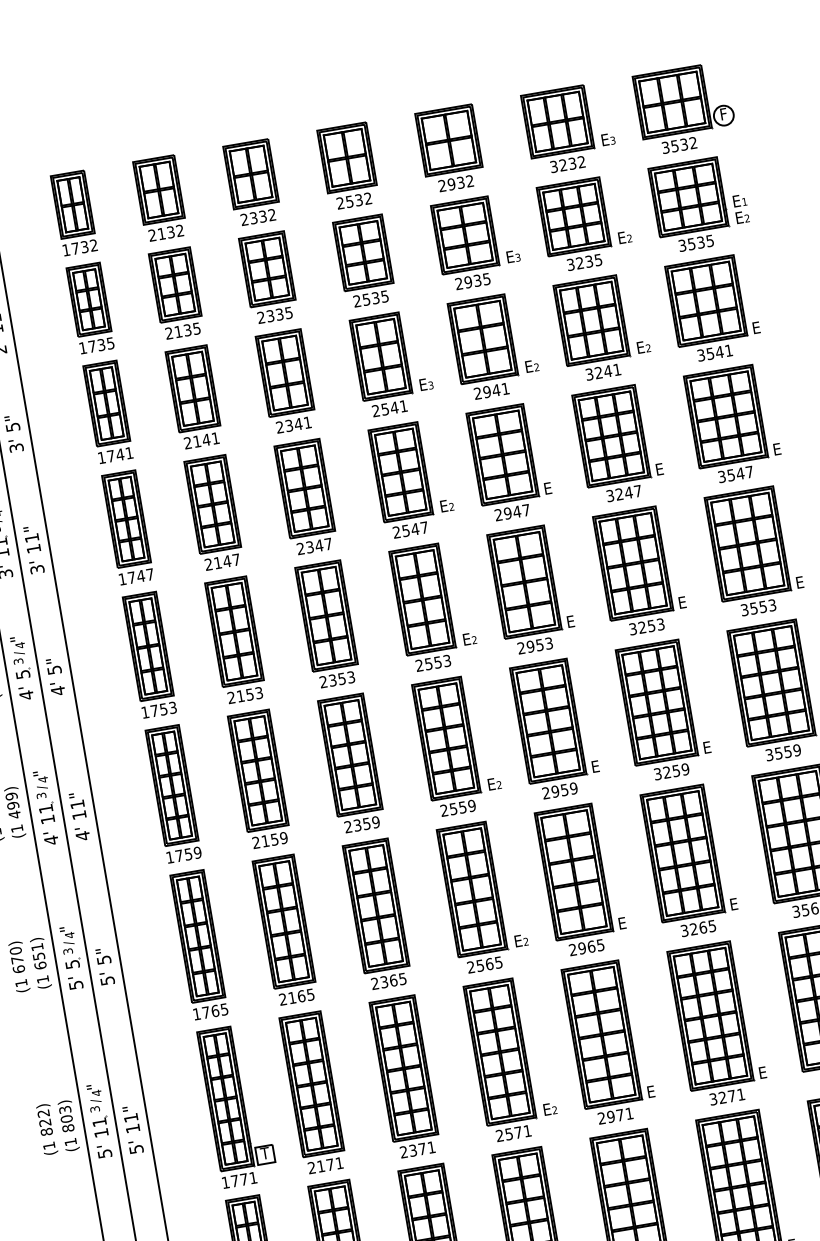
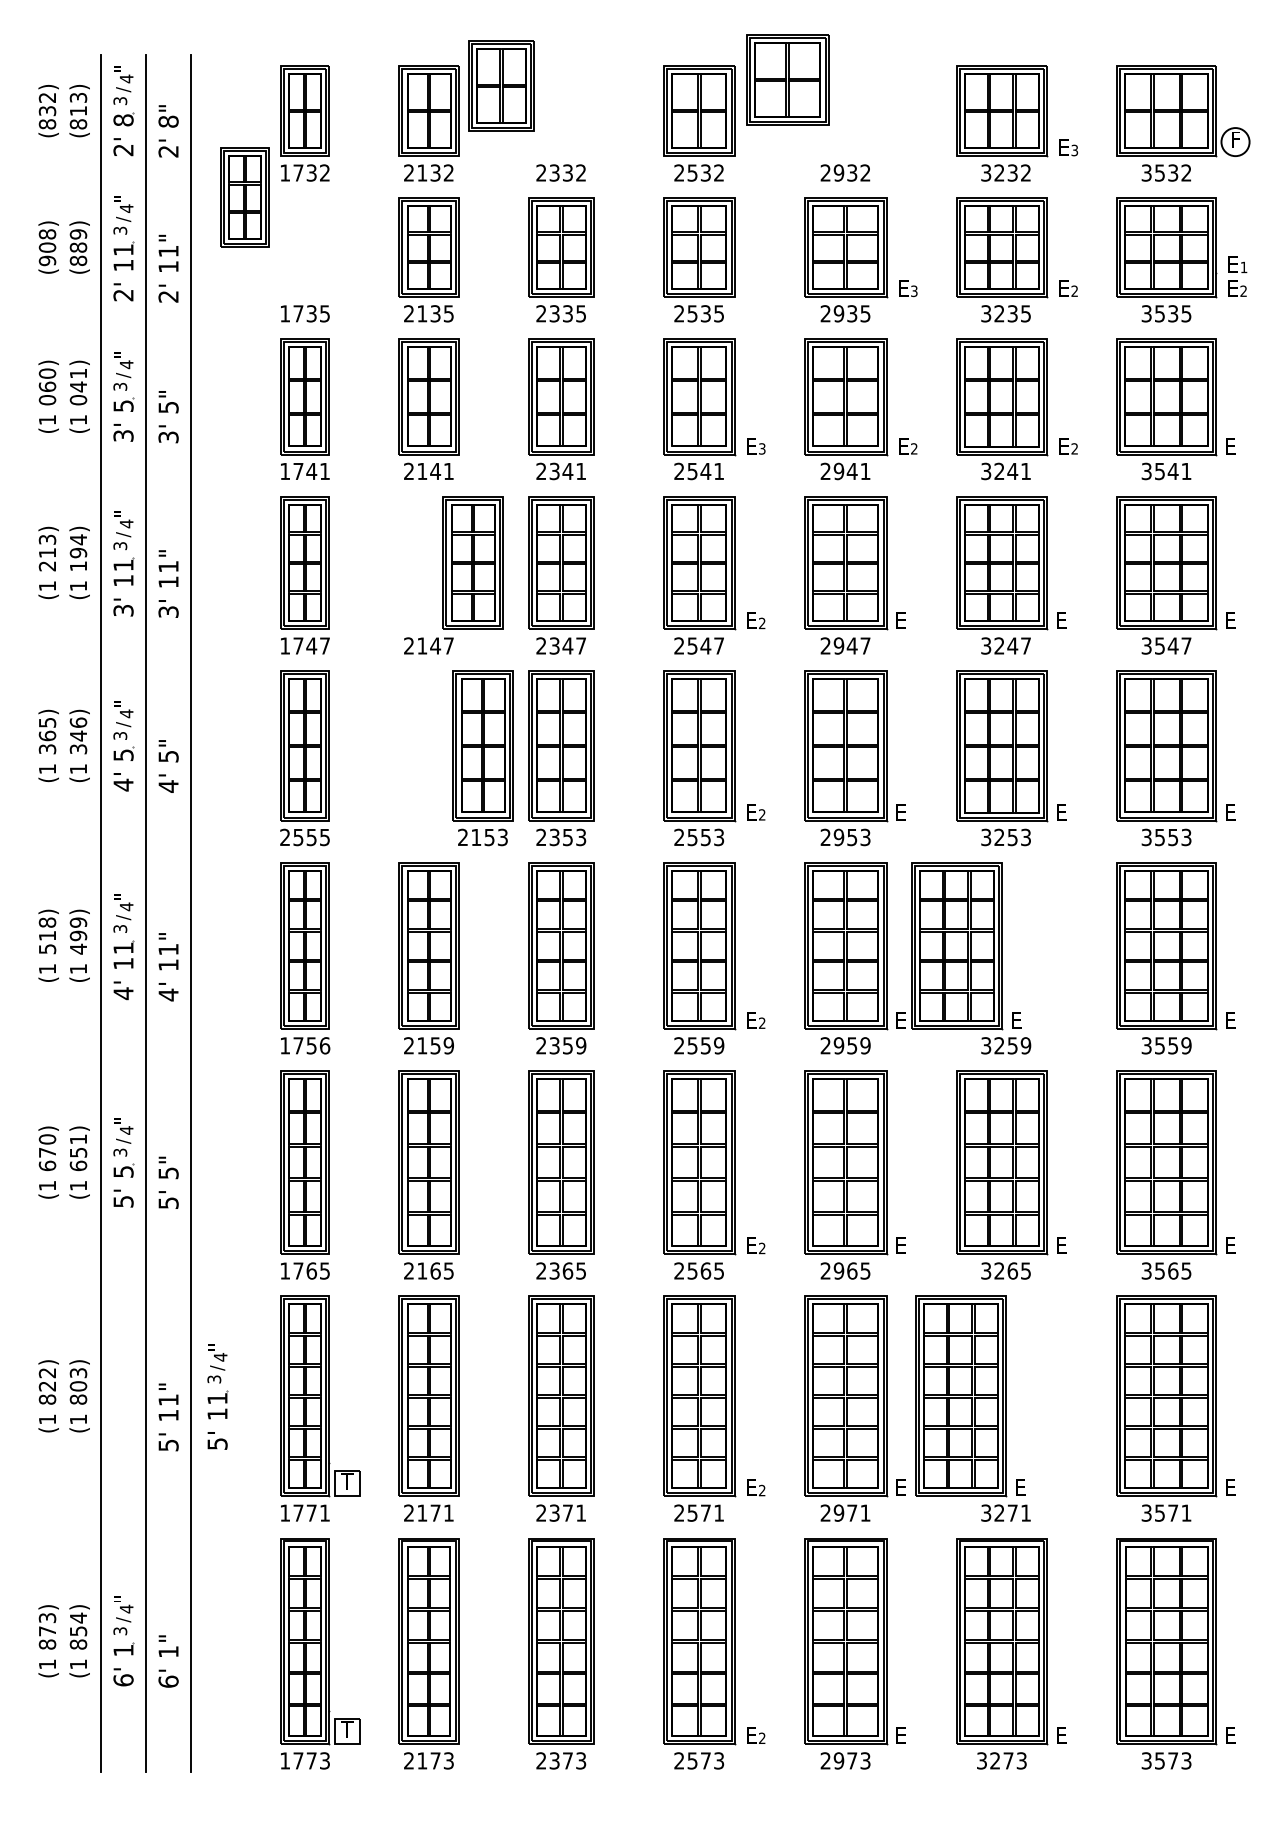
part: (448, 140) -> (787, 79), moved
part: (251, 173) -> (501, 85), moved
part: (88, 299) -> (244, 197), moved
part: (212, 504) -> (472, 562), moved
part: (235, 640) -> (482, 758), moved
part: (663, 702) -> (966, 946), moved
text: (158, 710) -> (304, 837), 1753 -> 2555
text: (197, 852) -> (324, 1045), 1759 -> 1756
part: (717, 1015) -> (970, 1396), moved
part: (99, 1120) -> (217, 1396), moved

